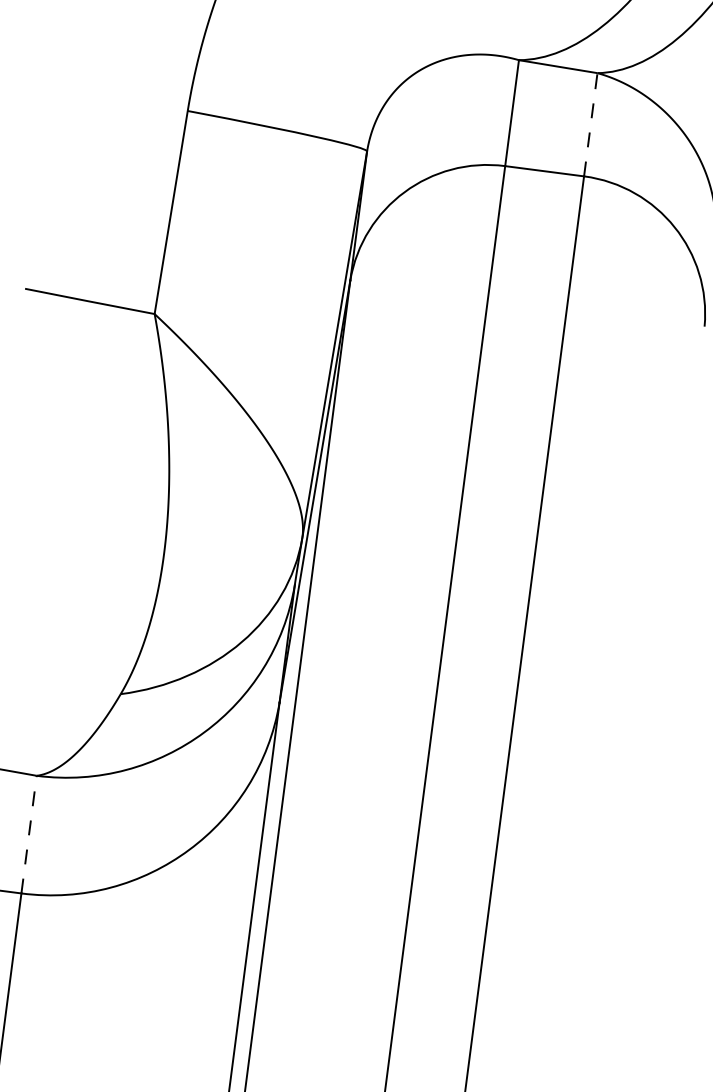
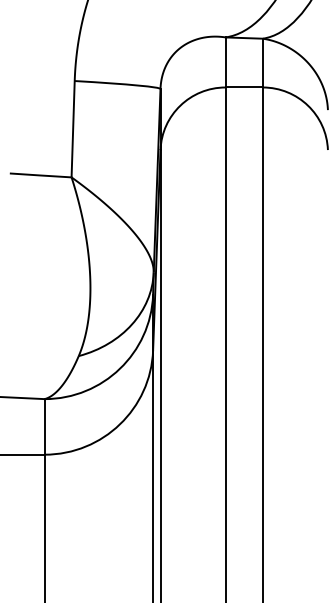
line: (590, 123) -> (262, 62), dashed -> solid
line: (28, 833) -> (44, 426), dashed -> solid

